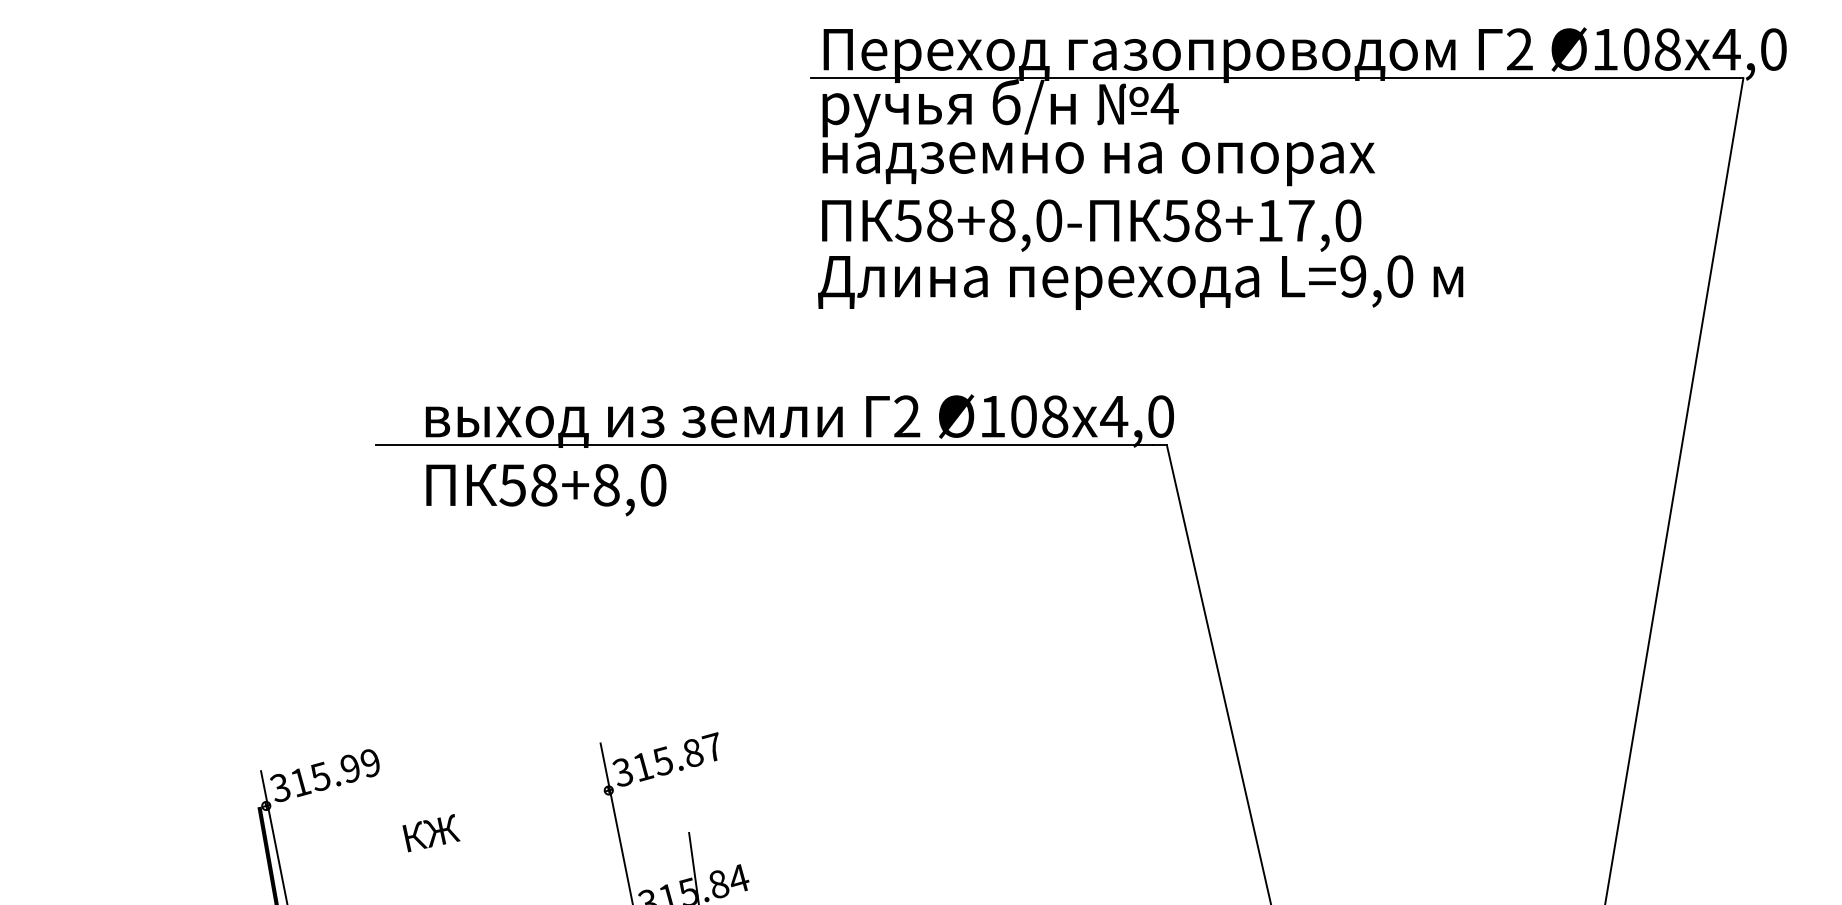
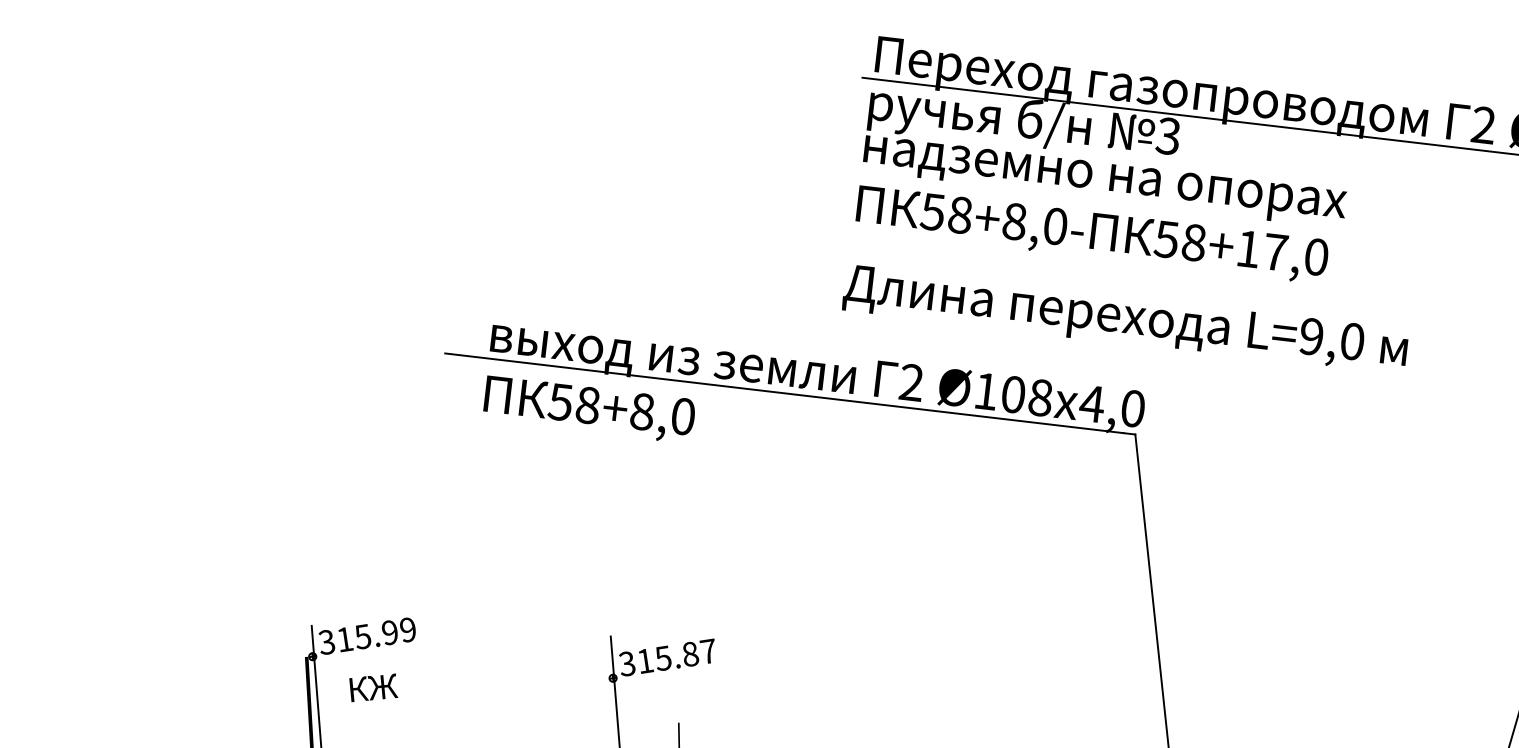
text: (1164, 103) -> (1168, 135), 4 -> 3
text: (1140, 282) -> (1125, 320), moved
text: (431, 833) -> (373, 688), moved

